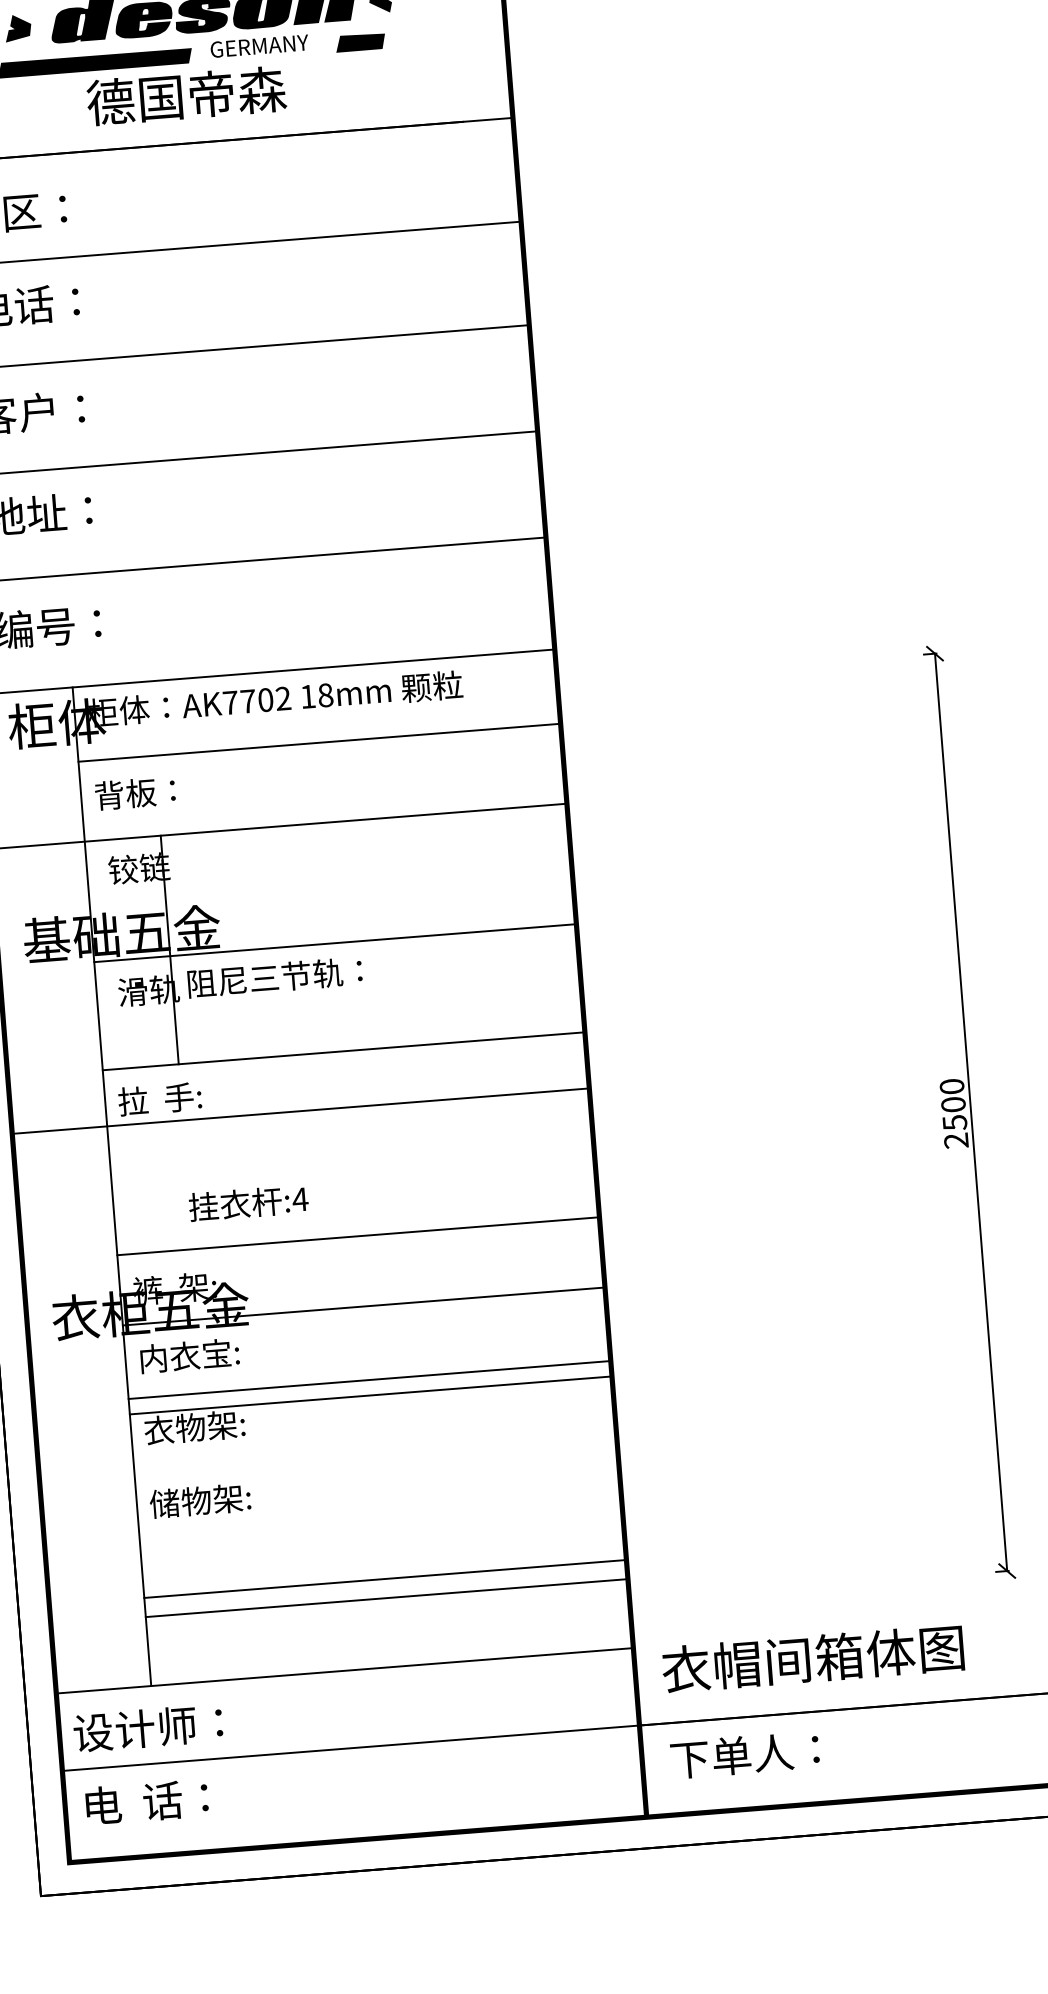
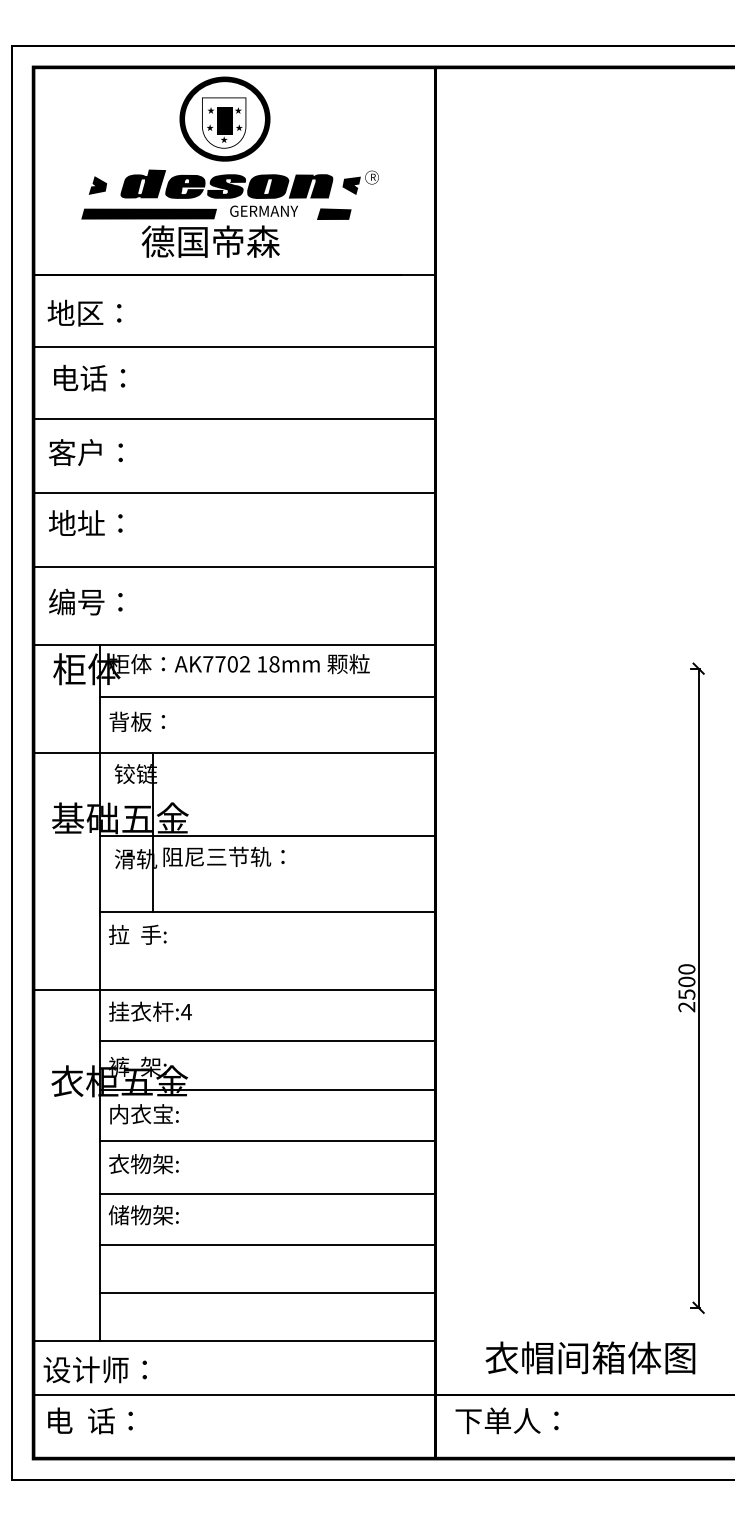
line: (300, 1110) -> (234, 989), moved
text: (248, 1202) -> (150, 1011), moved
line: (370, 1395) -> (267, 1193), moved
line: (385, 1579) -> (267, 1245), moved
text: (813, 1658) -> (590, 1357), moved

